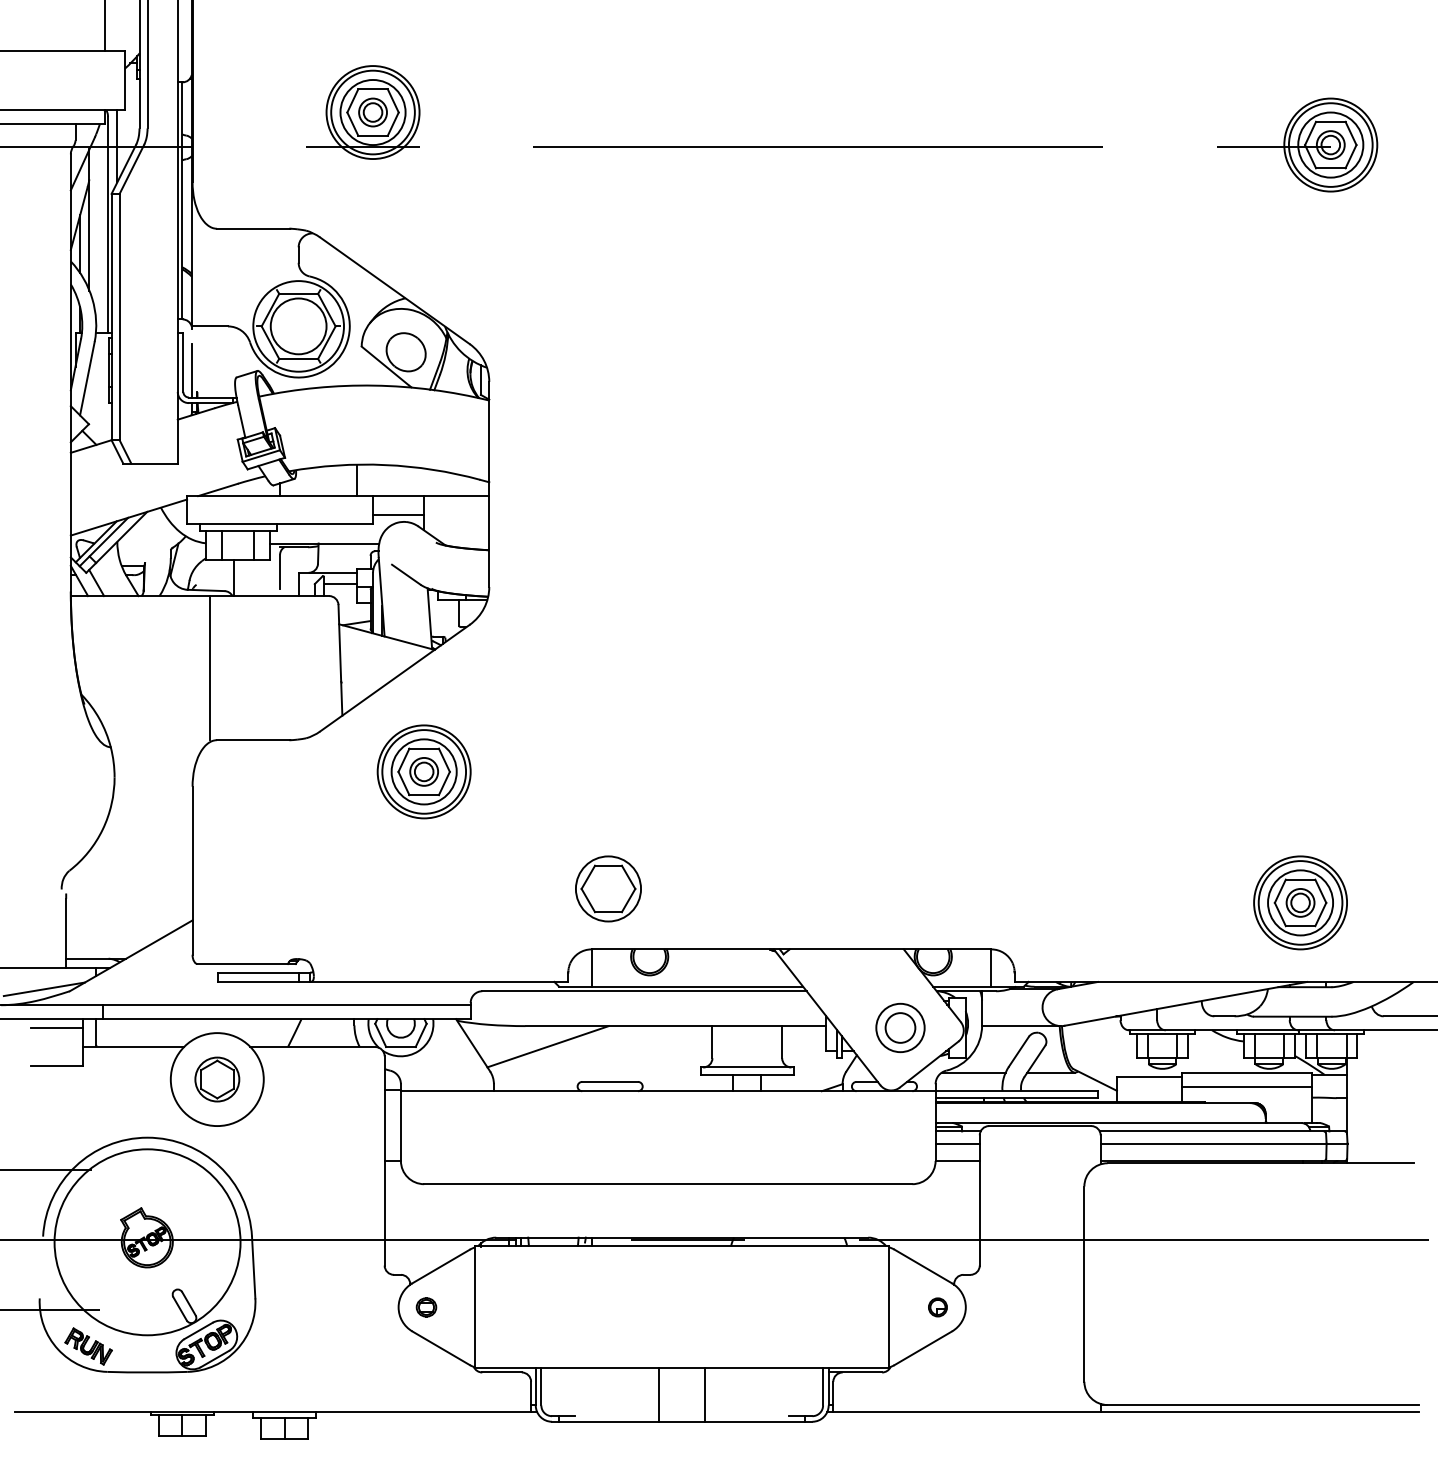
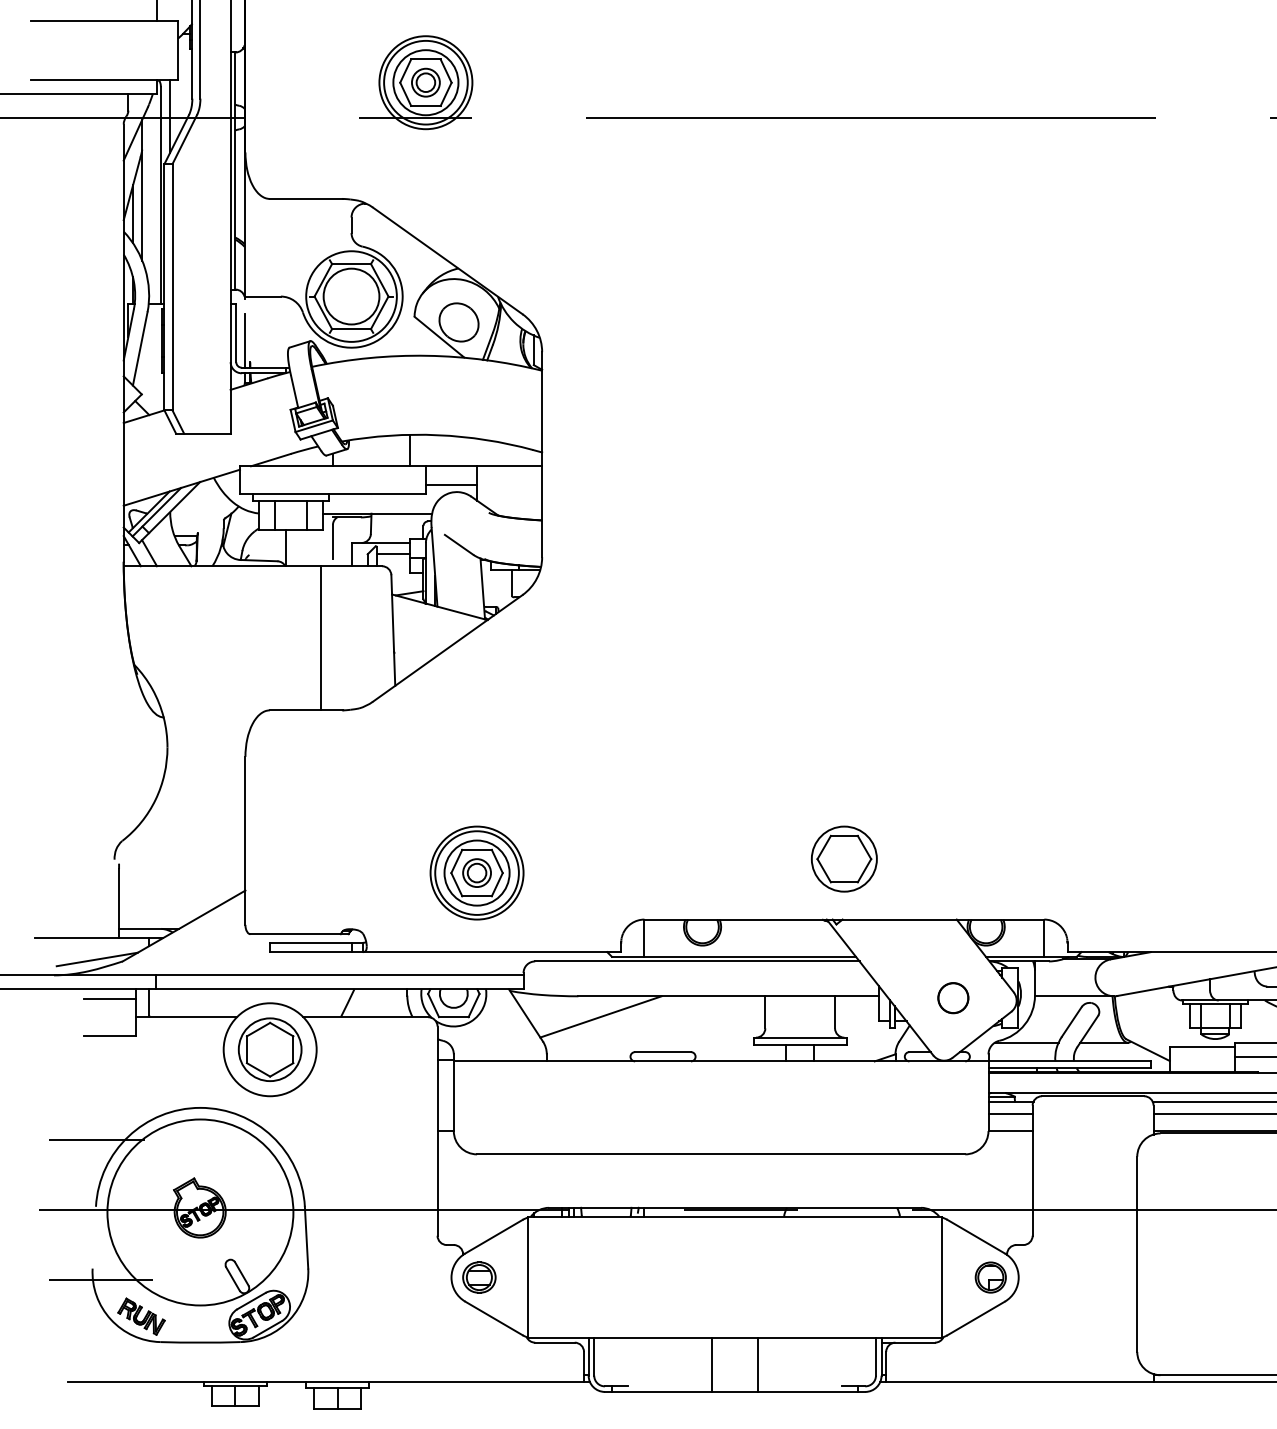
line: (210, 668) -> (321, 638), moved
part: (423, 771) -> (476, 872), moved
part: (608, 888) -> (844, 858), moved
circle: (900, 1027) -> (953, 997), size x0.62
part: (217, 1079) -> (270, 1049), size x1.43
part: (426, 1307) -> (479, 1277), size x1.67
part: (937, 1307) -> (990, 1277), size x1.67

